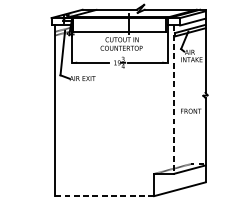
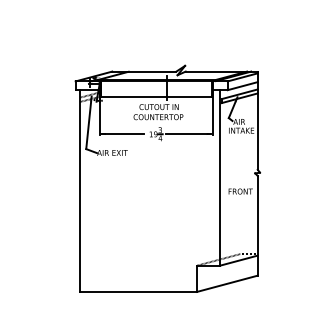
line: (174, 99) -> (220, 177), dashed -> solid
line: (105, 195) -> (139, 291), dashed -> solid

